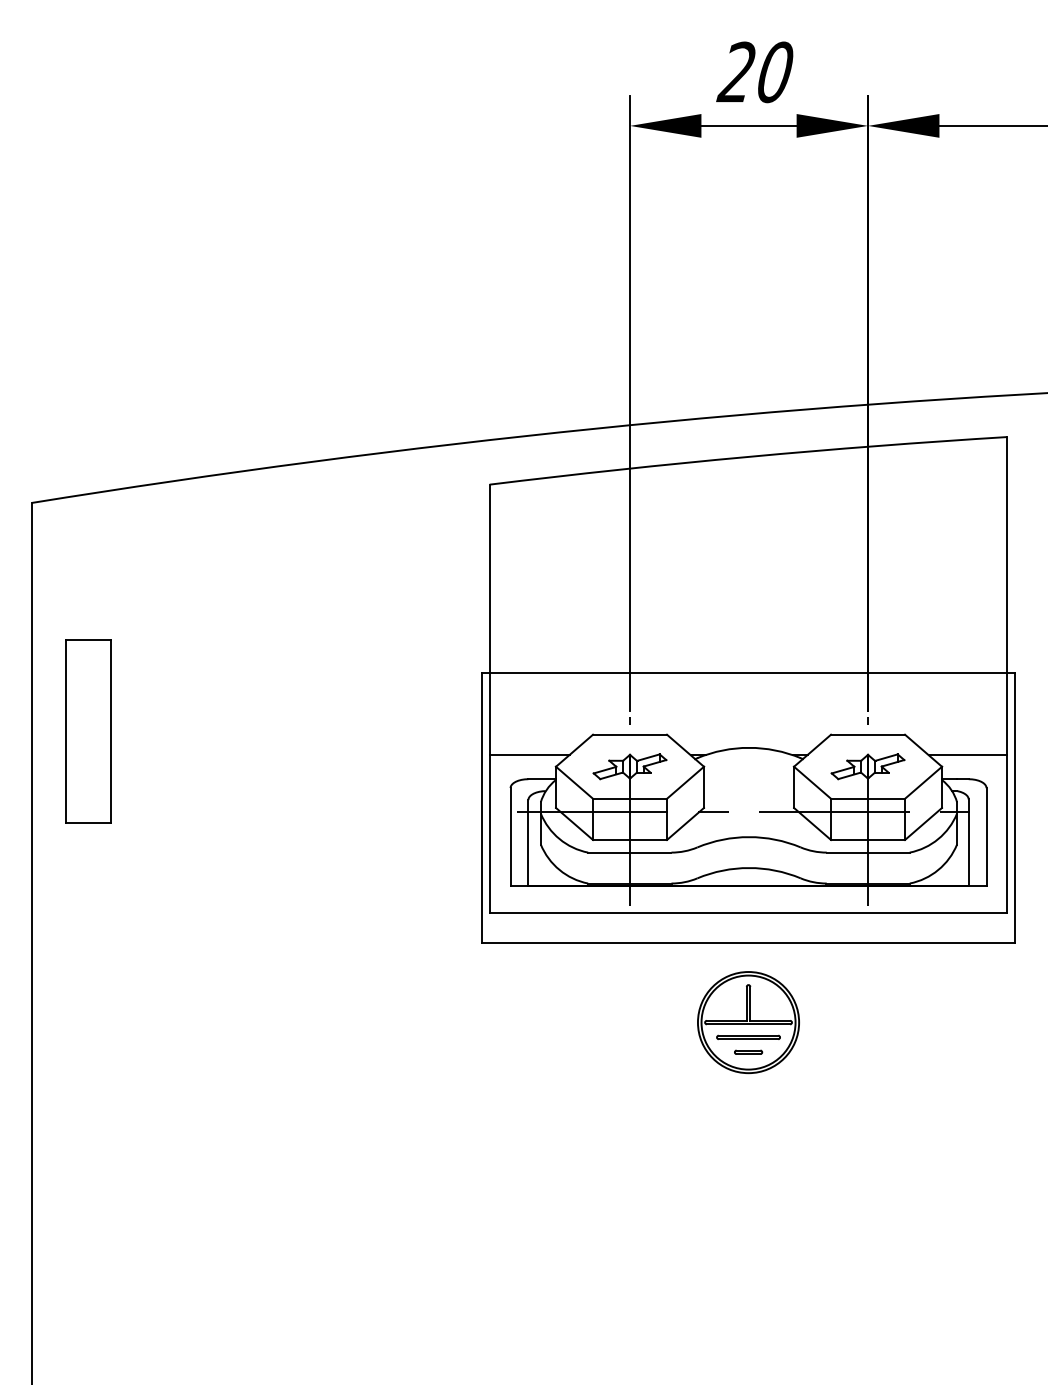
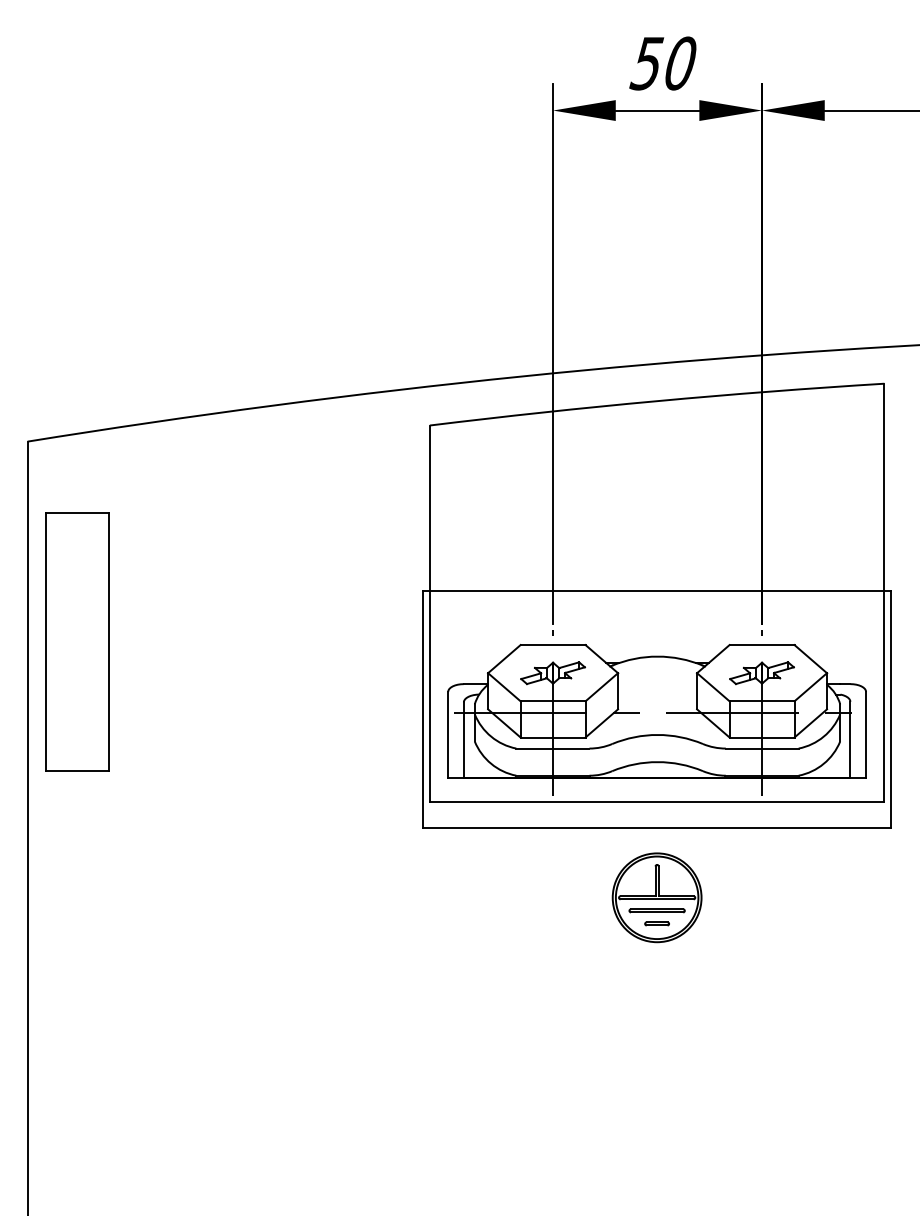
text: (736, 72) -> (646, 63), 20 -> 50
part: (88, 731) -> (77, 642), size x1.6
line: (529, 754) -> (464, 662), removed
line: (967, 754) -> (849, 662), removed

